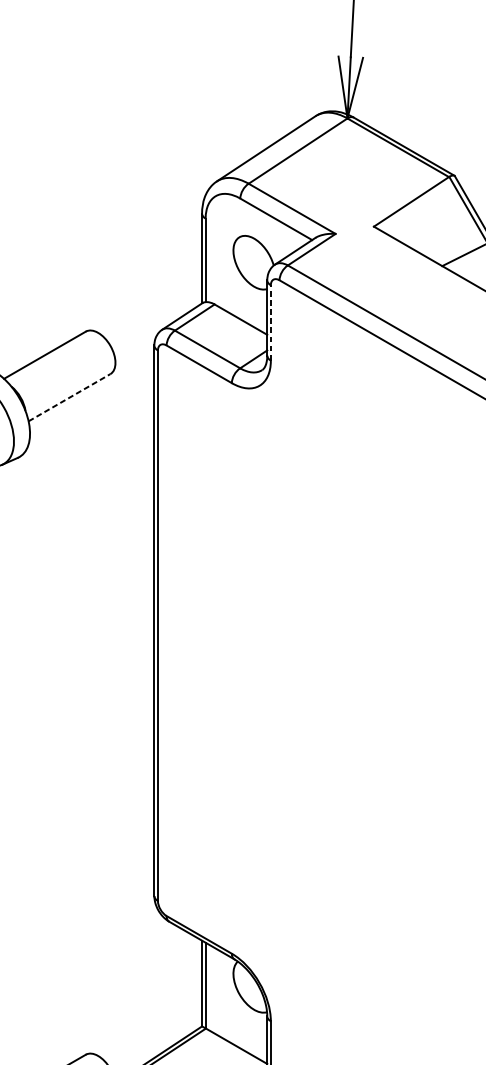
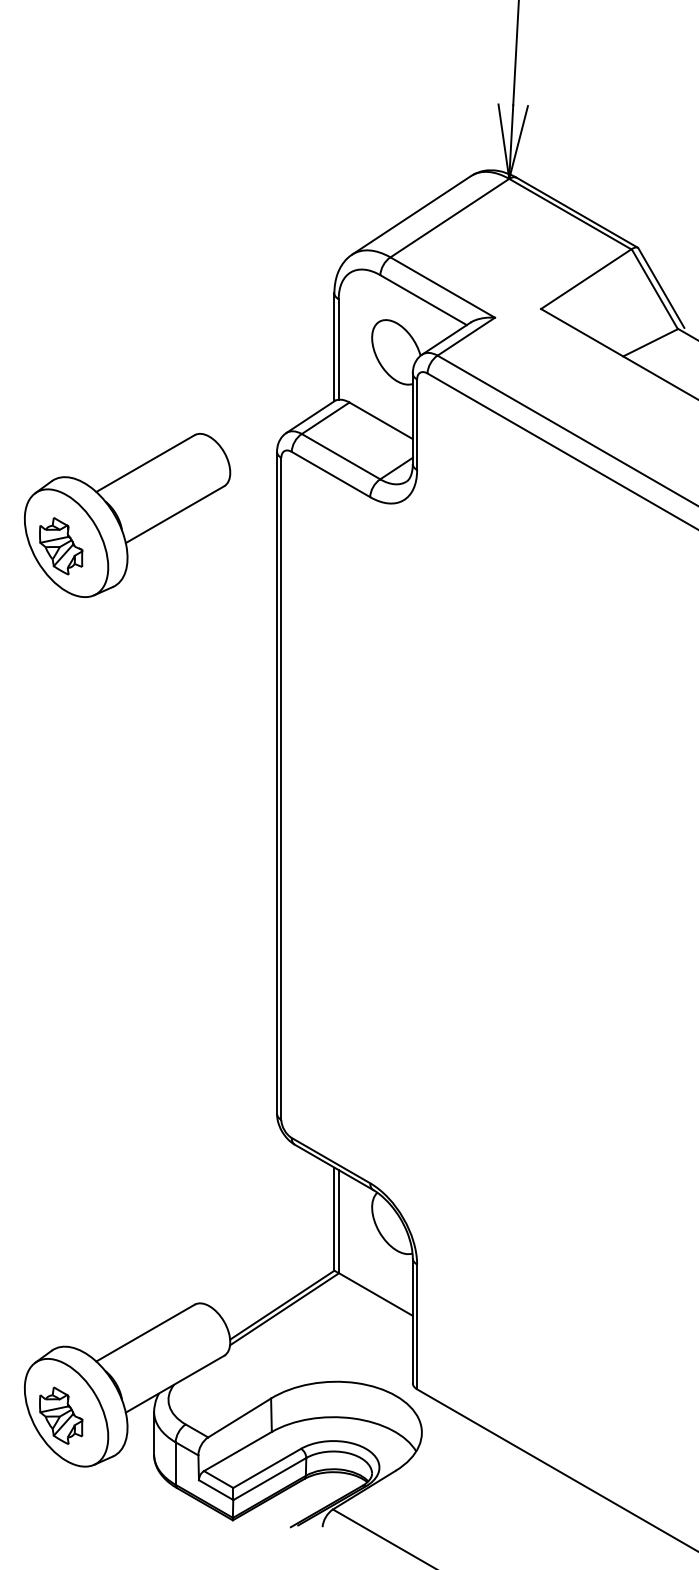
line: (271, 322) -> (417, 424), dashed -> solid
line: (69, 397) -> (175, 514), dashed -> solid

